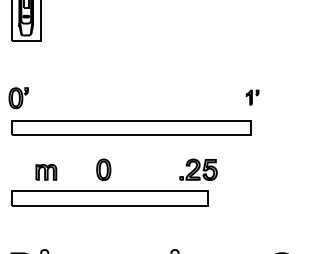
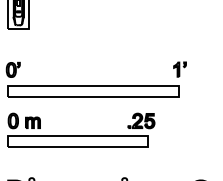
part: (252, 97) -> (179, 69), size x1.43
part: (103, 169) -> (13, 120), moved

